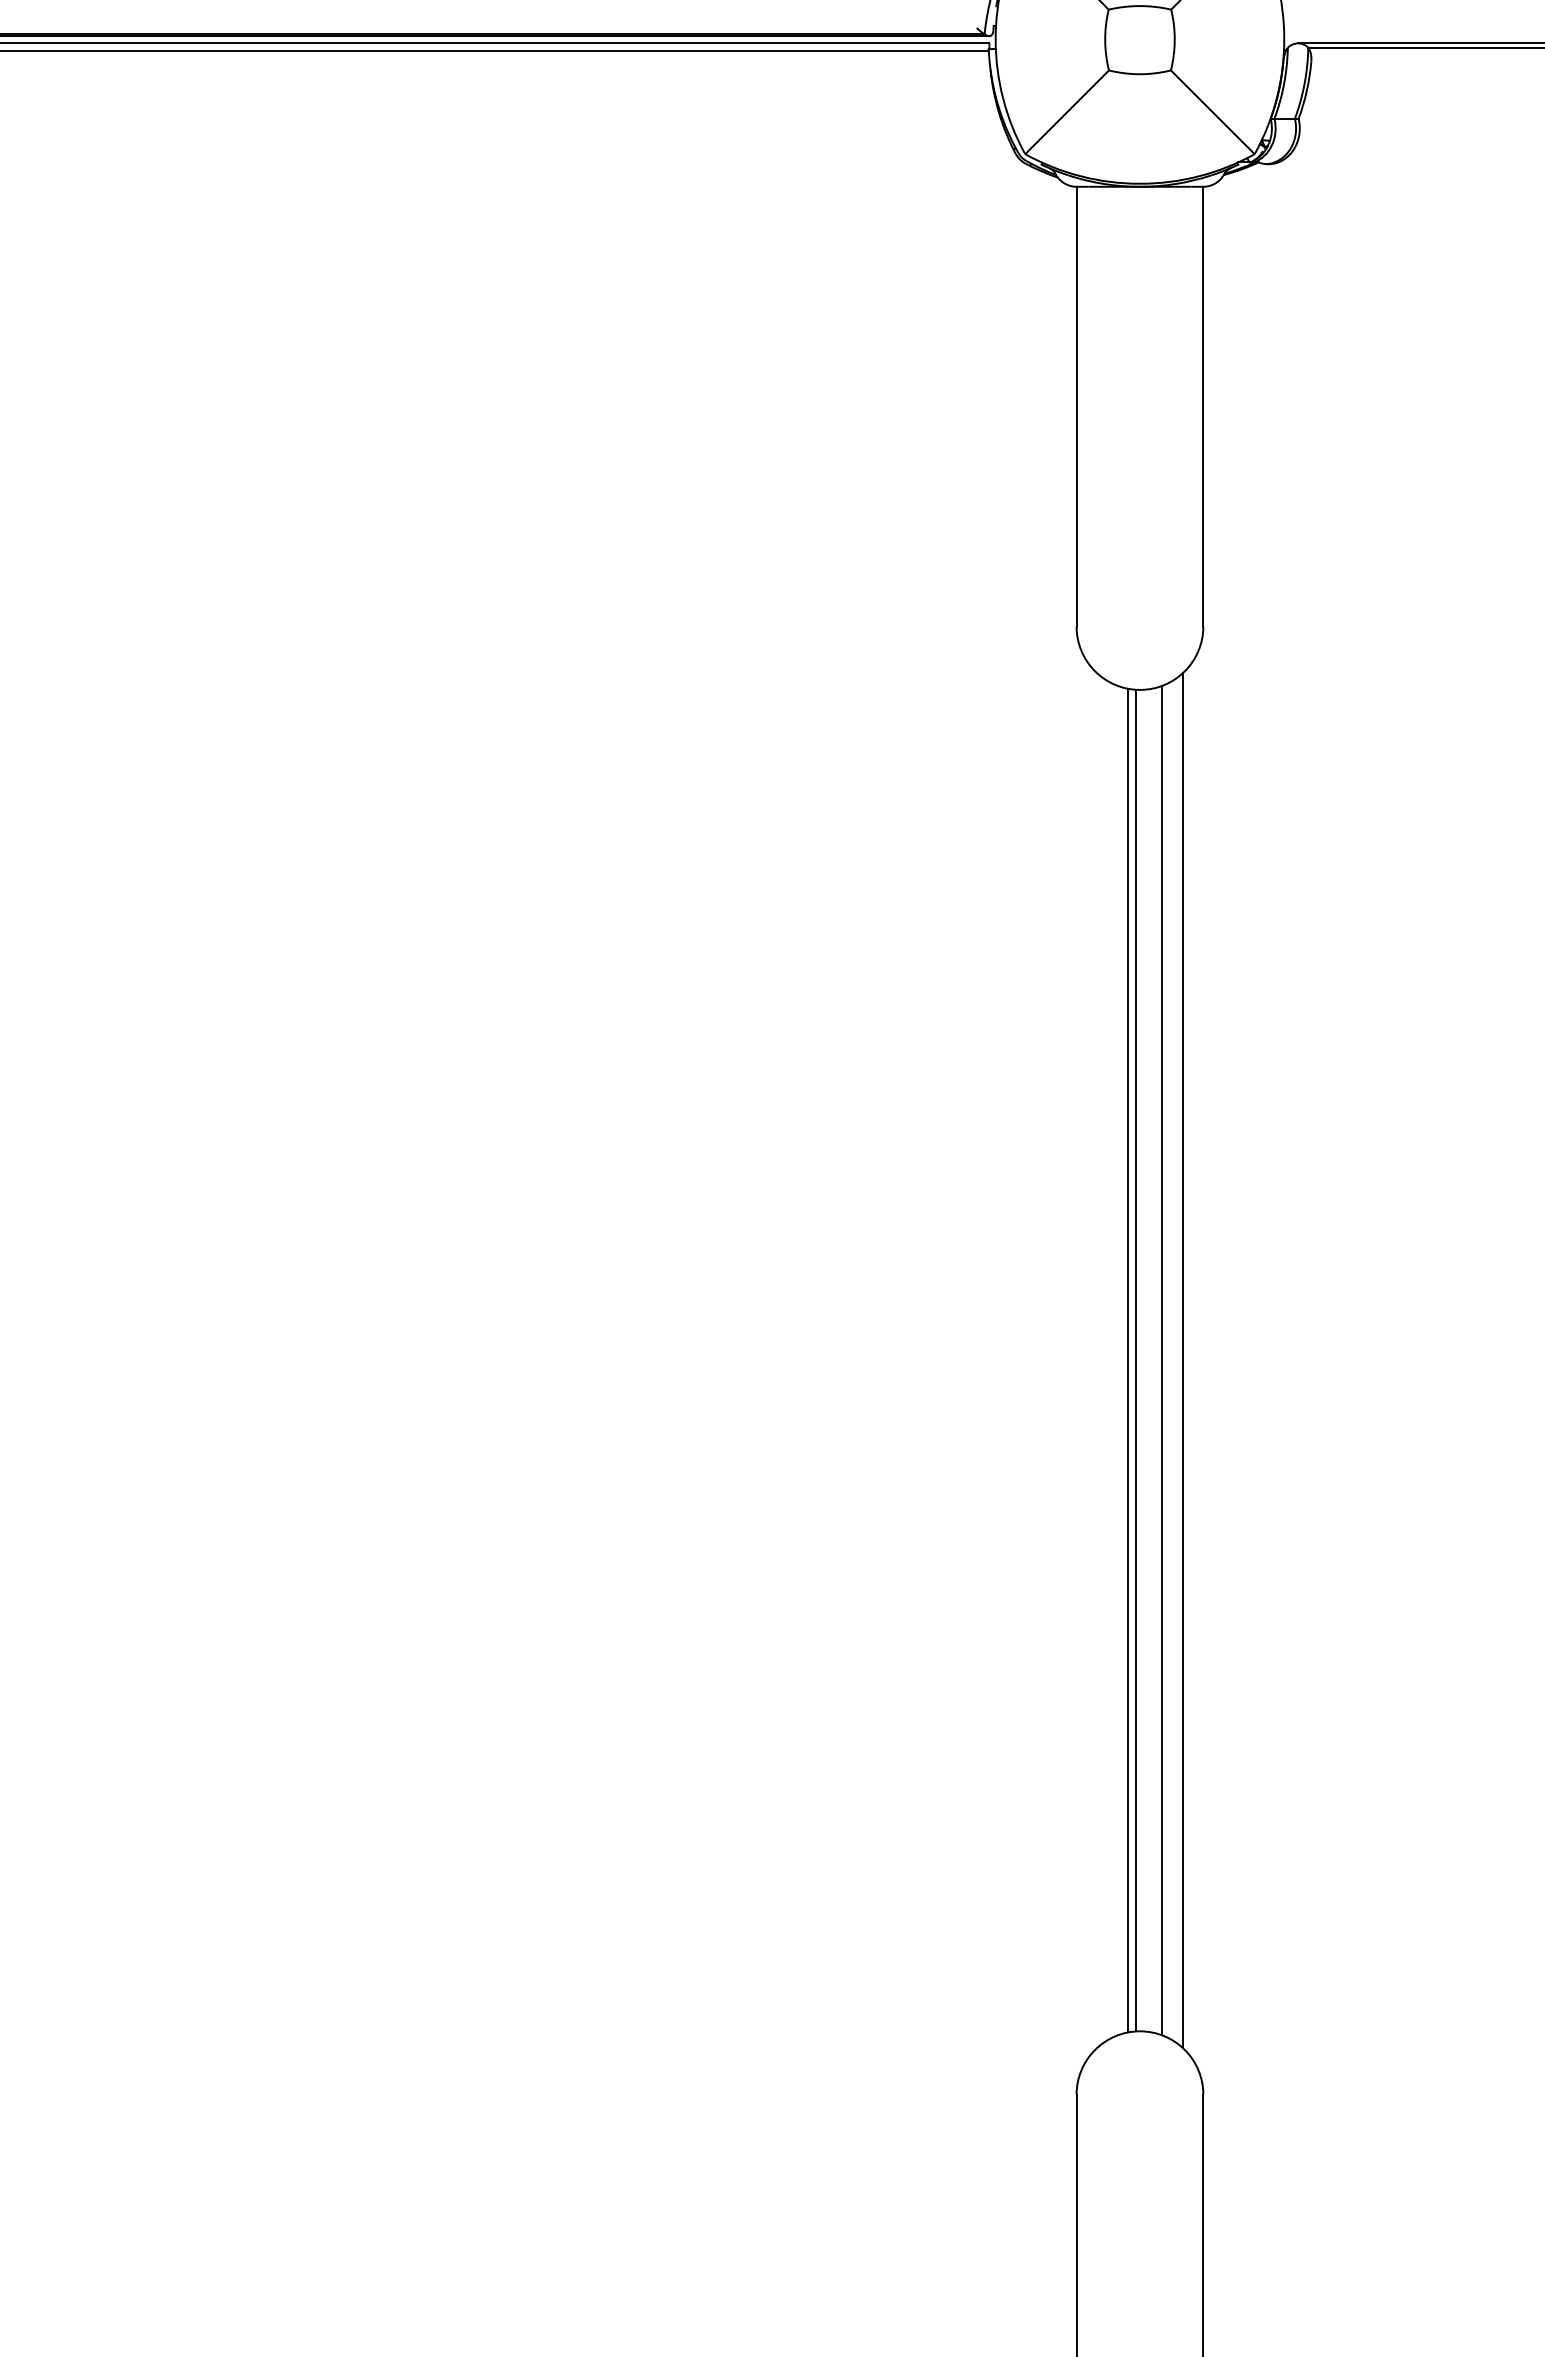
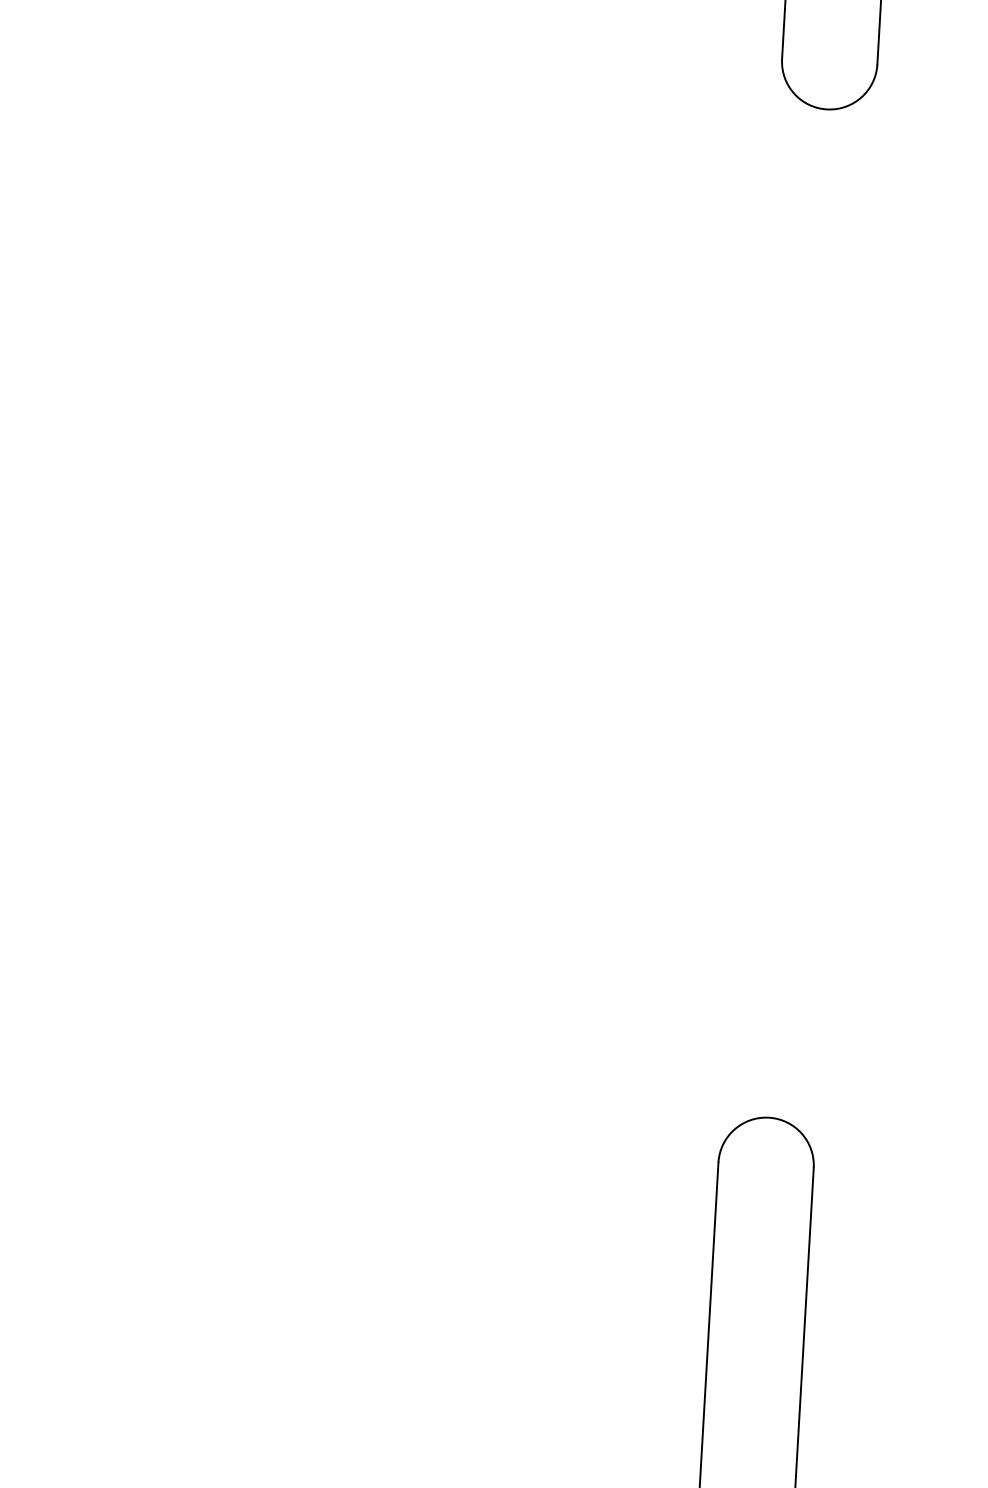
line: (1128, 1360) -> (789, 612), removed
line: (1136, 1360) -> (795, 613), removed
line: (1162, 1360) -> (814, 614), removed
line: (1182, 1360) -> (829, 615), removed

